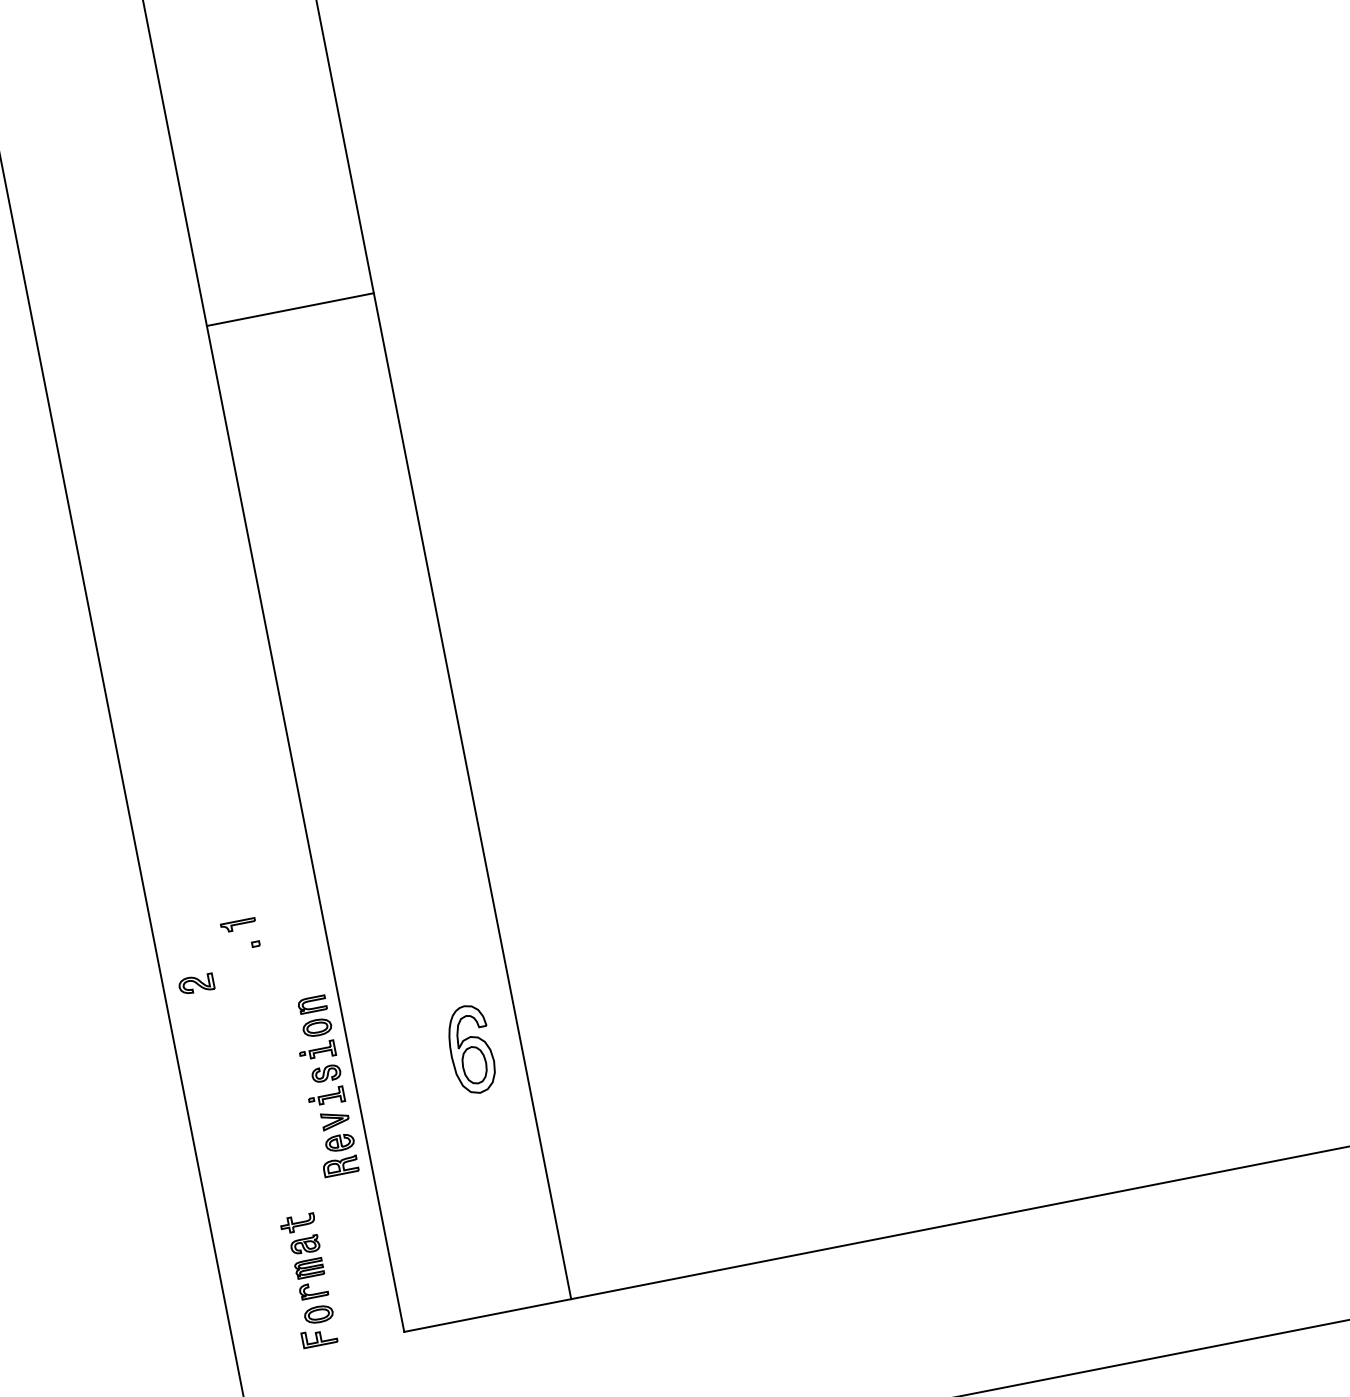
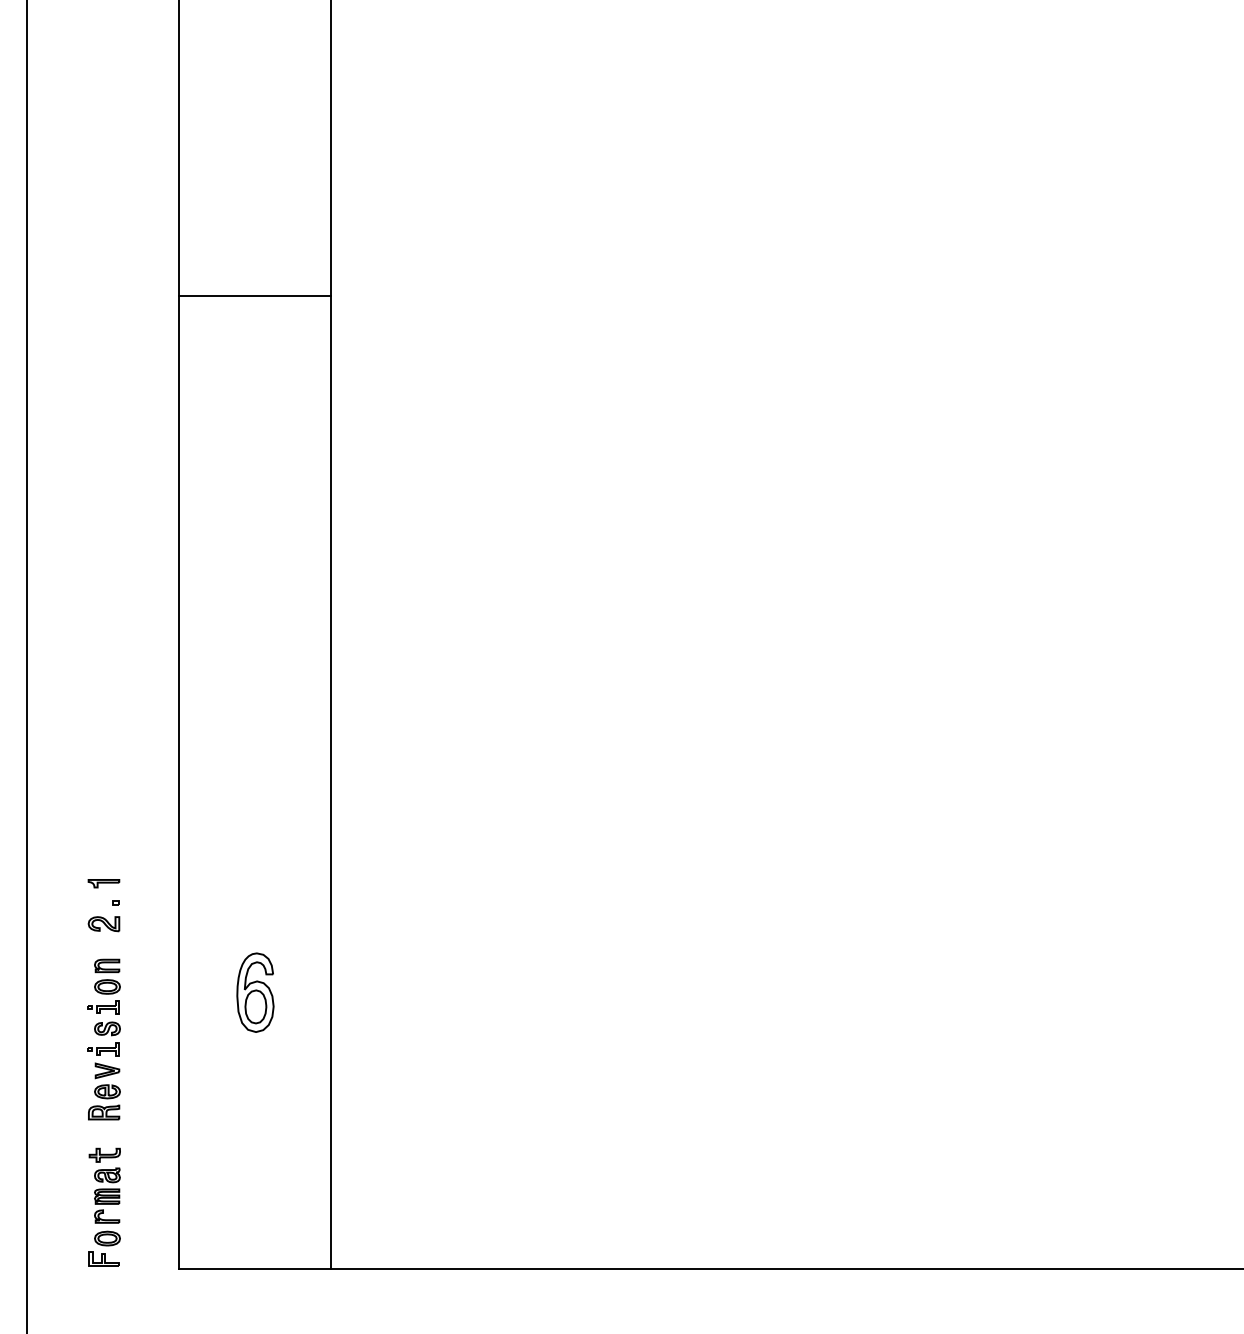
line: (290, 309) -> (255, 295), moved
part: (196, 984) -> (103, 924), moved
part: (471, 1049) -> (255, 992), moved
part: (324, 1086) -> (103, 1039), moved

